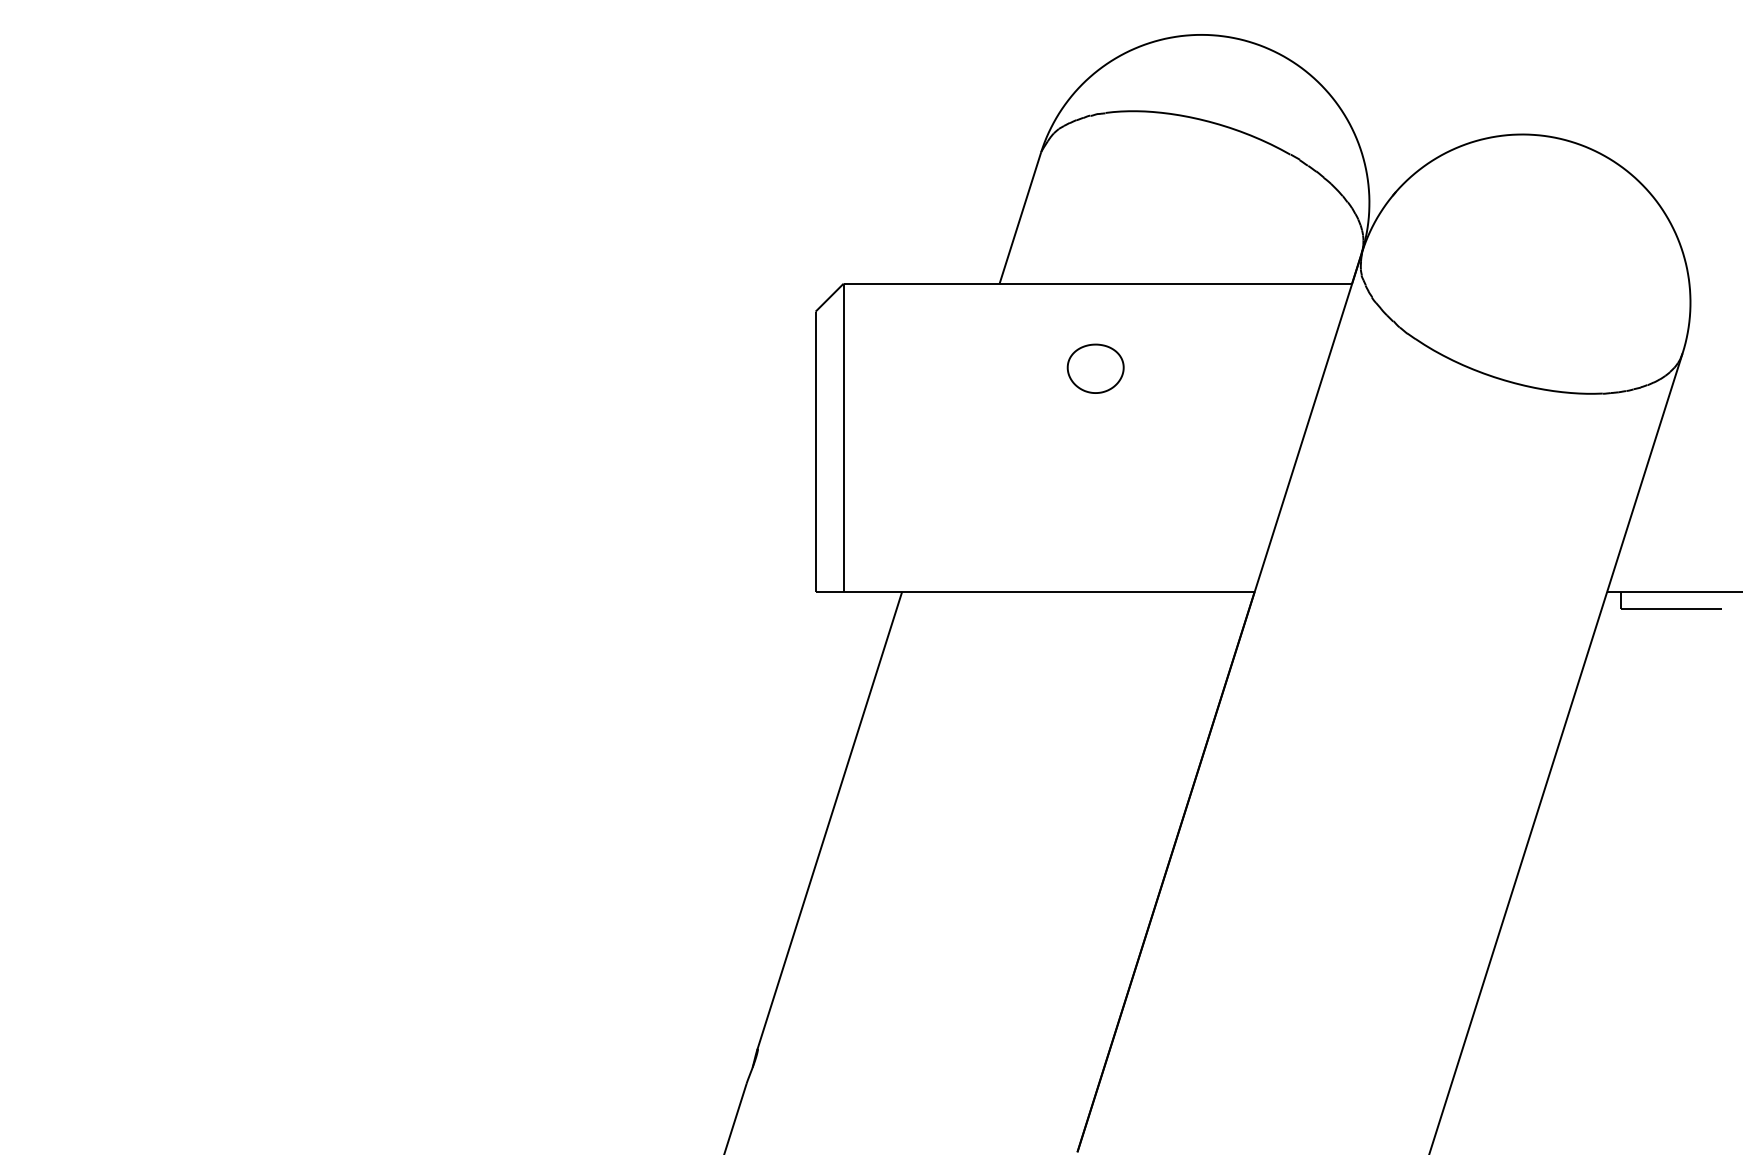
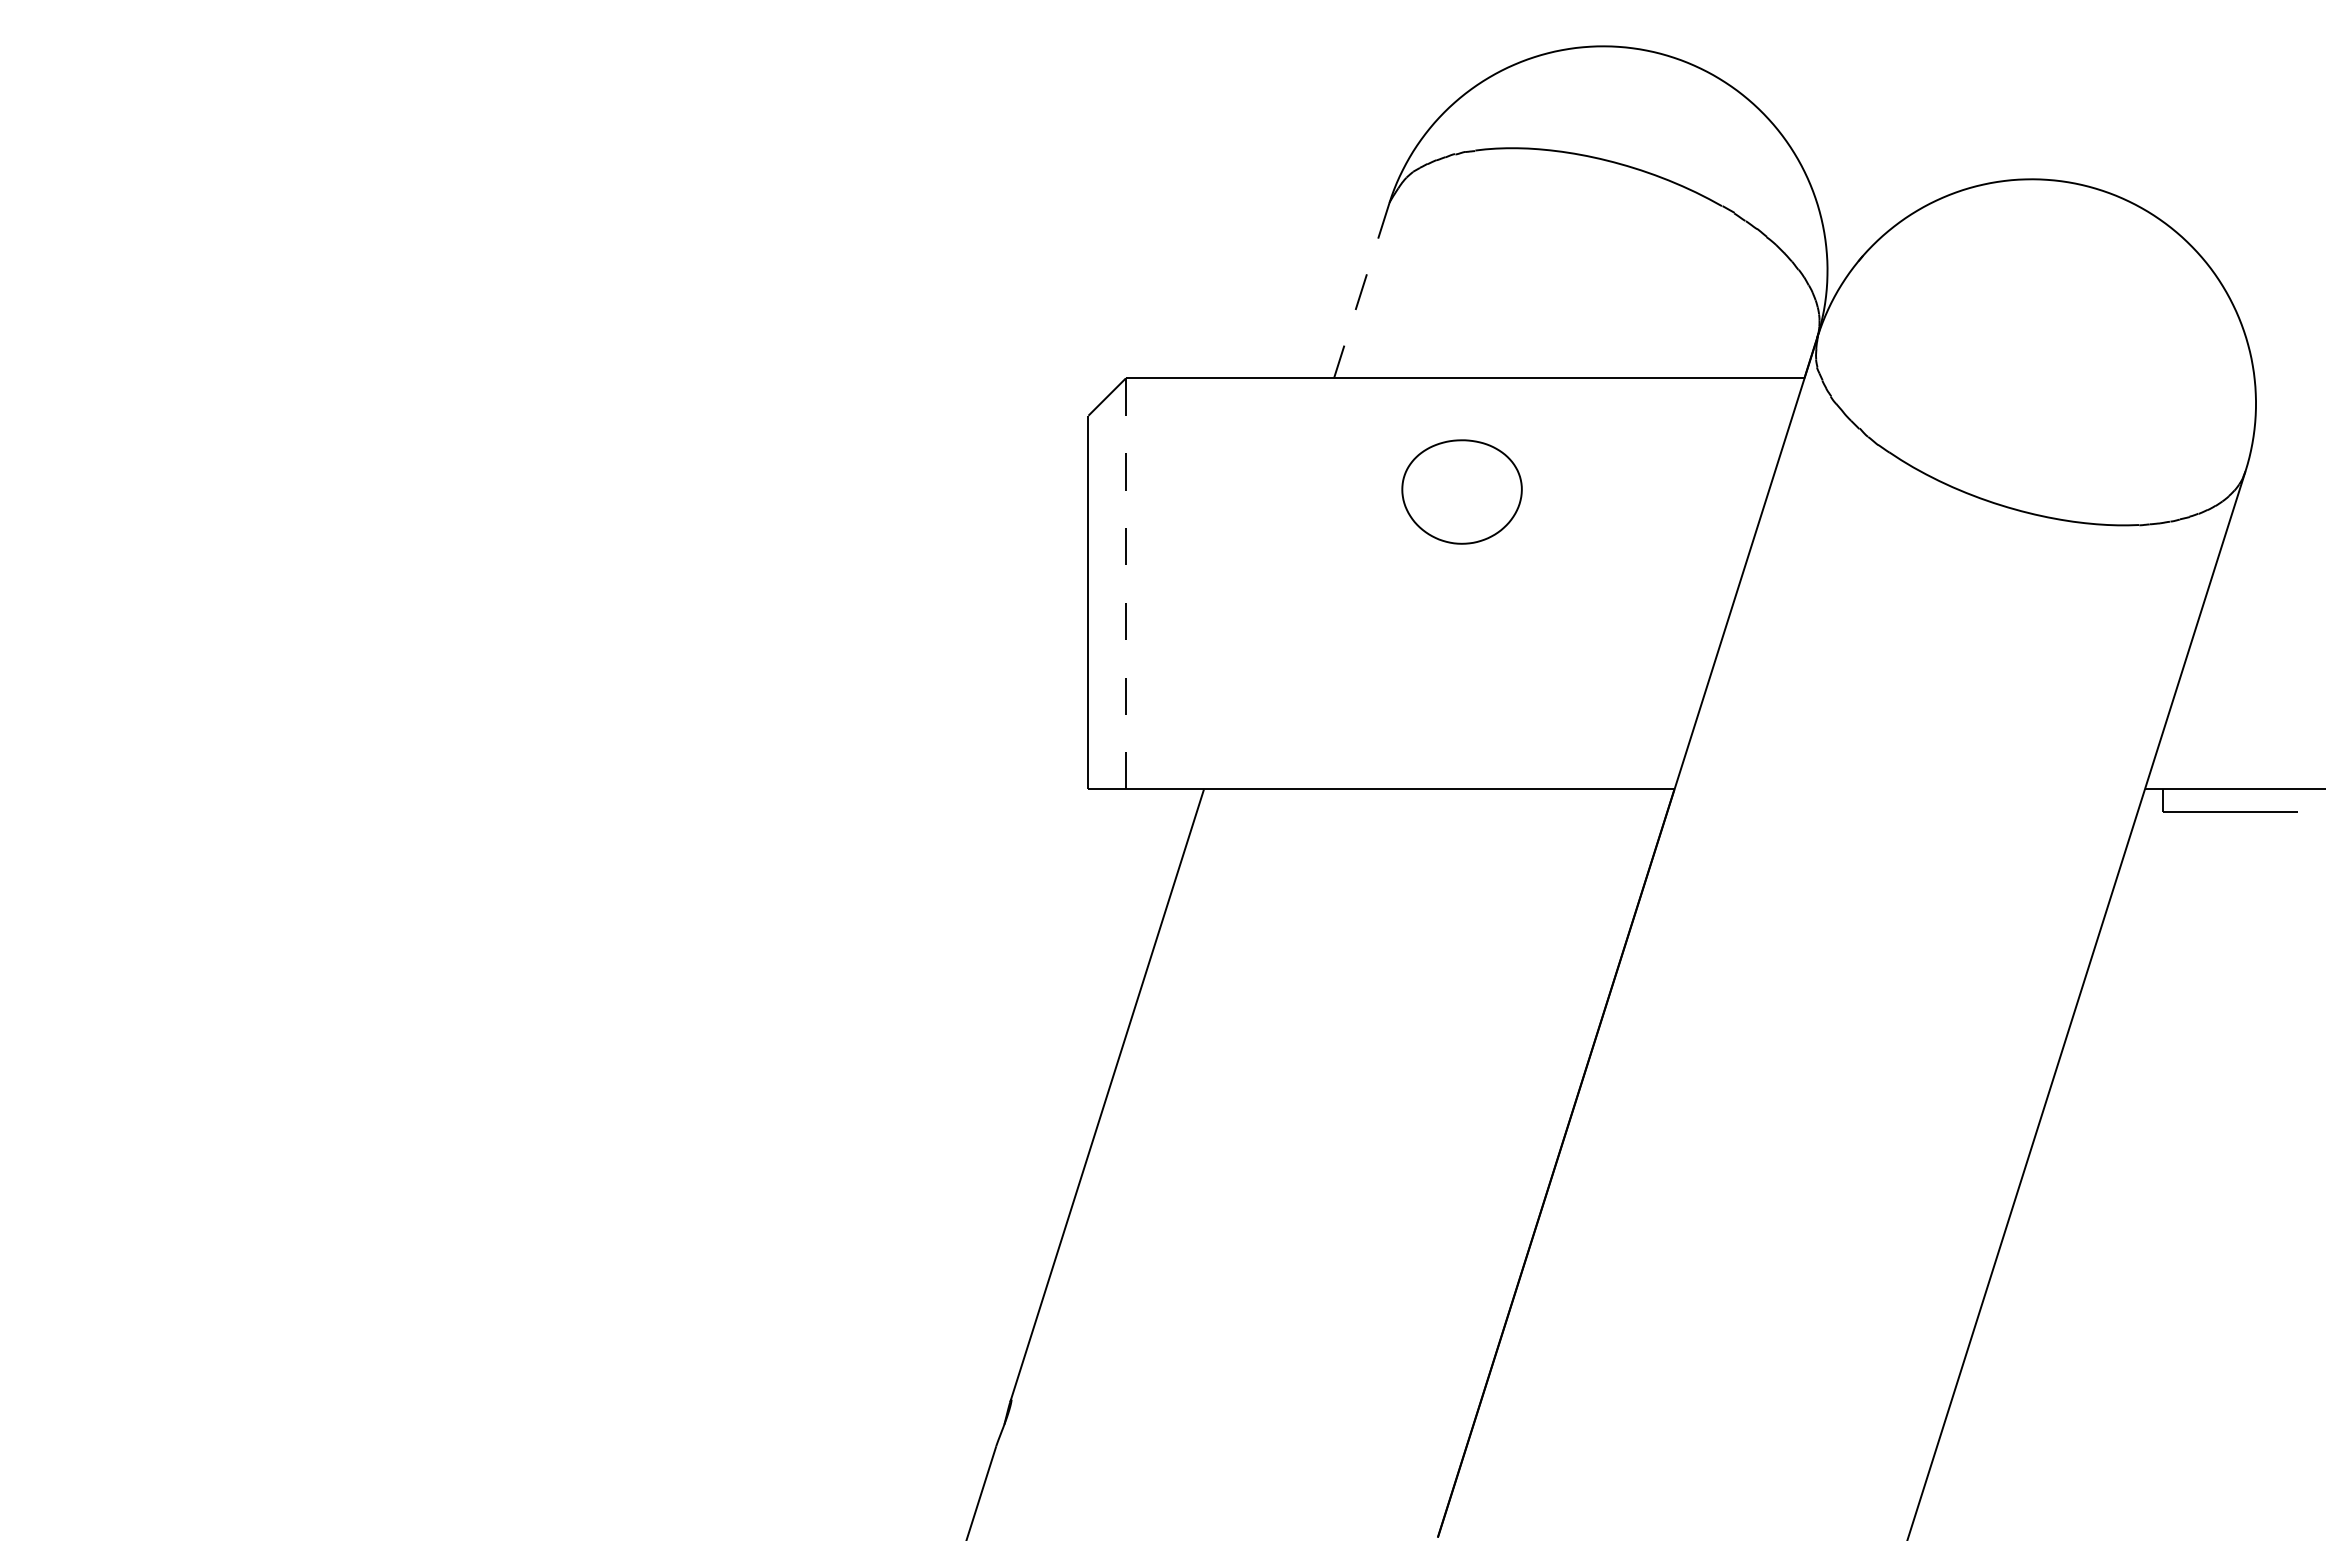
line: (1020, 217) -> (1361, 290), solid -> dashed
part: (1095, 368) -> (1462, 491), size x1.6
line: (843, 437) -> (1125, 583), solid -> dashed

